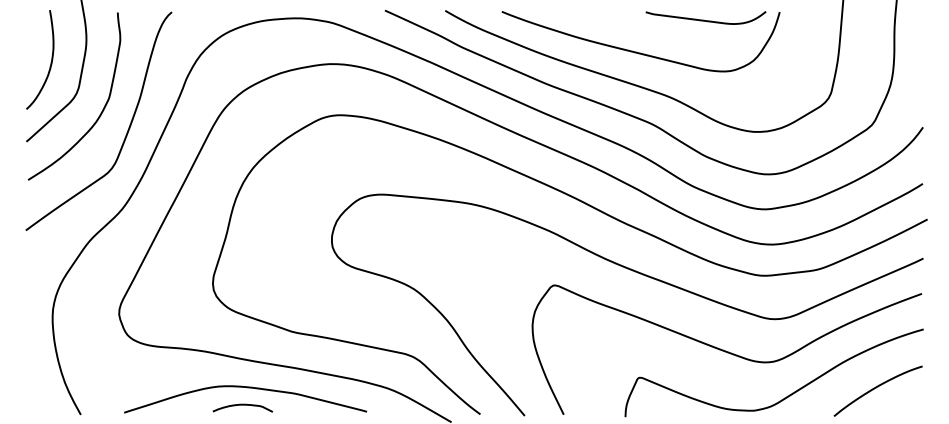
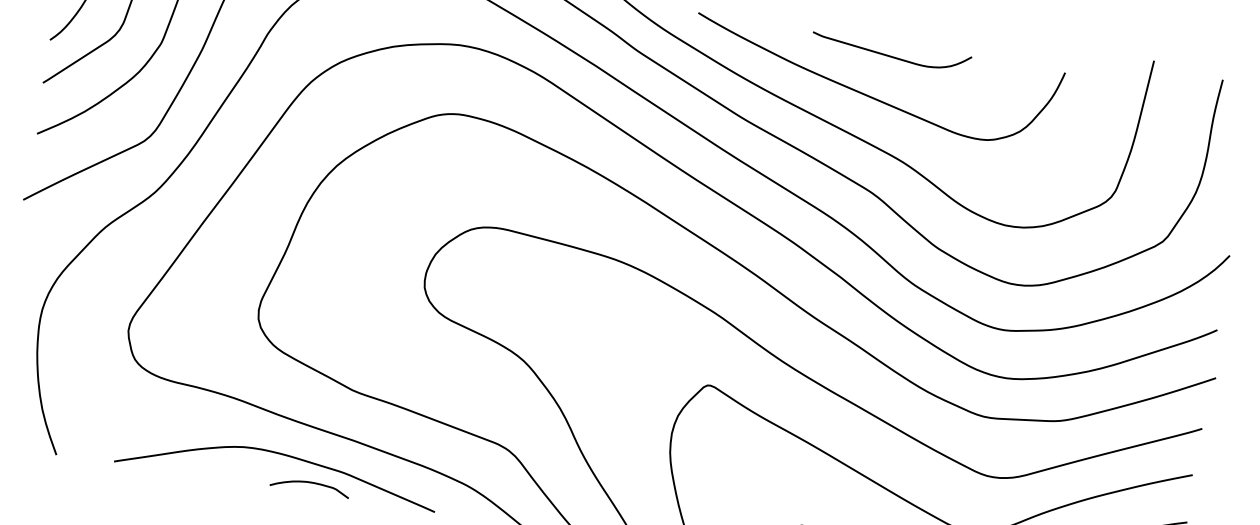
curve: (704, 19) -> (889, 54), moved
curve: (242, 405) -> (310, 483), moved

